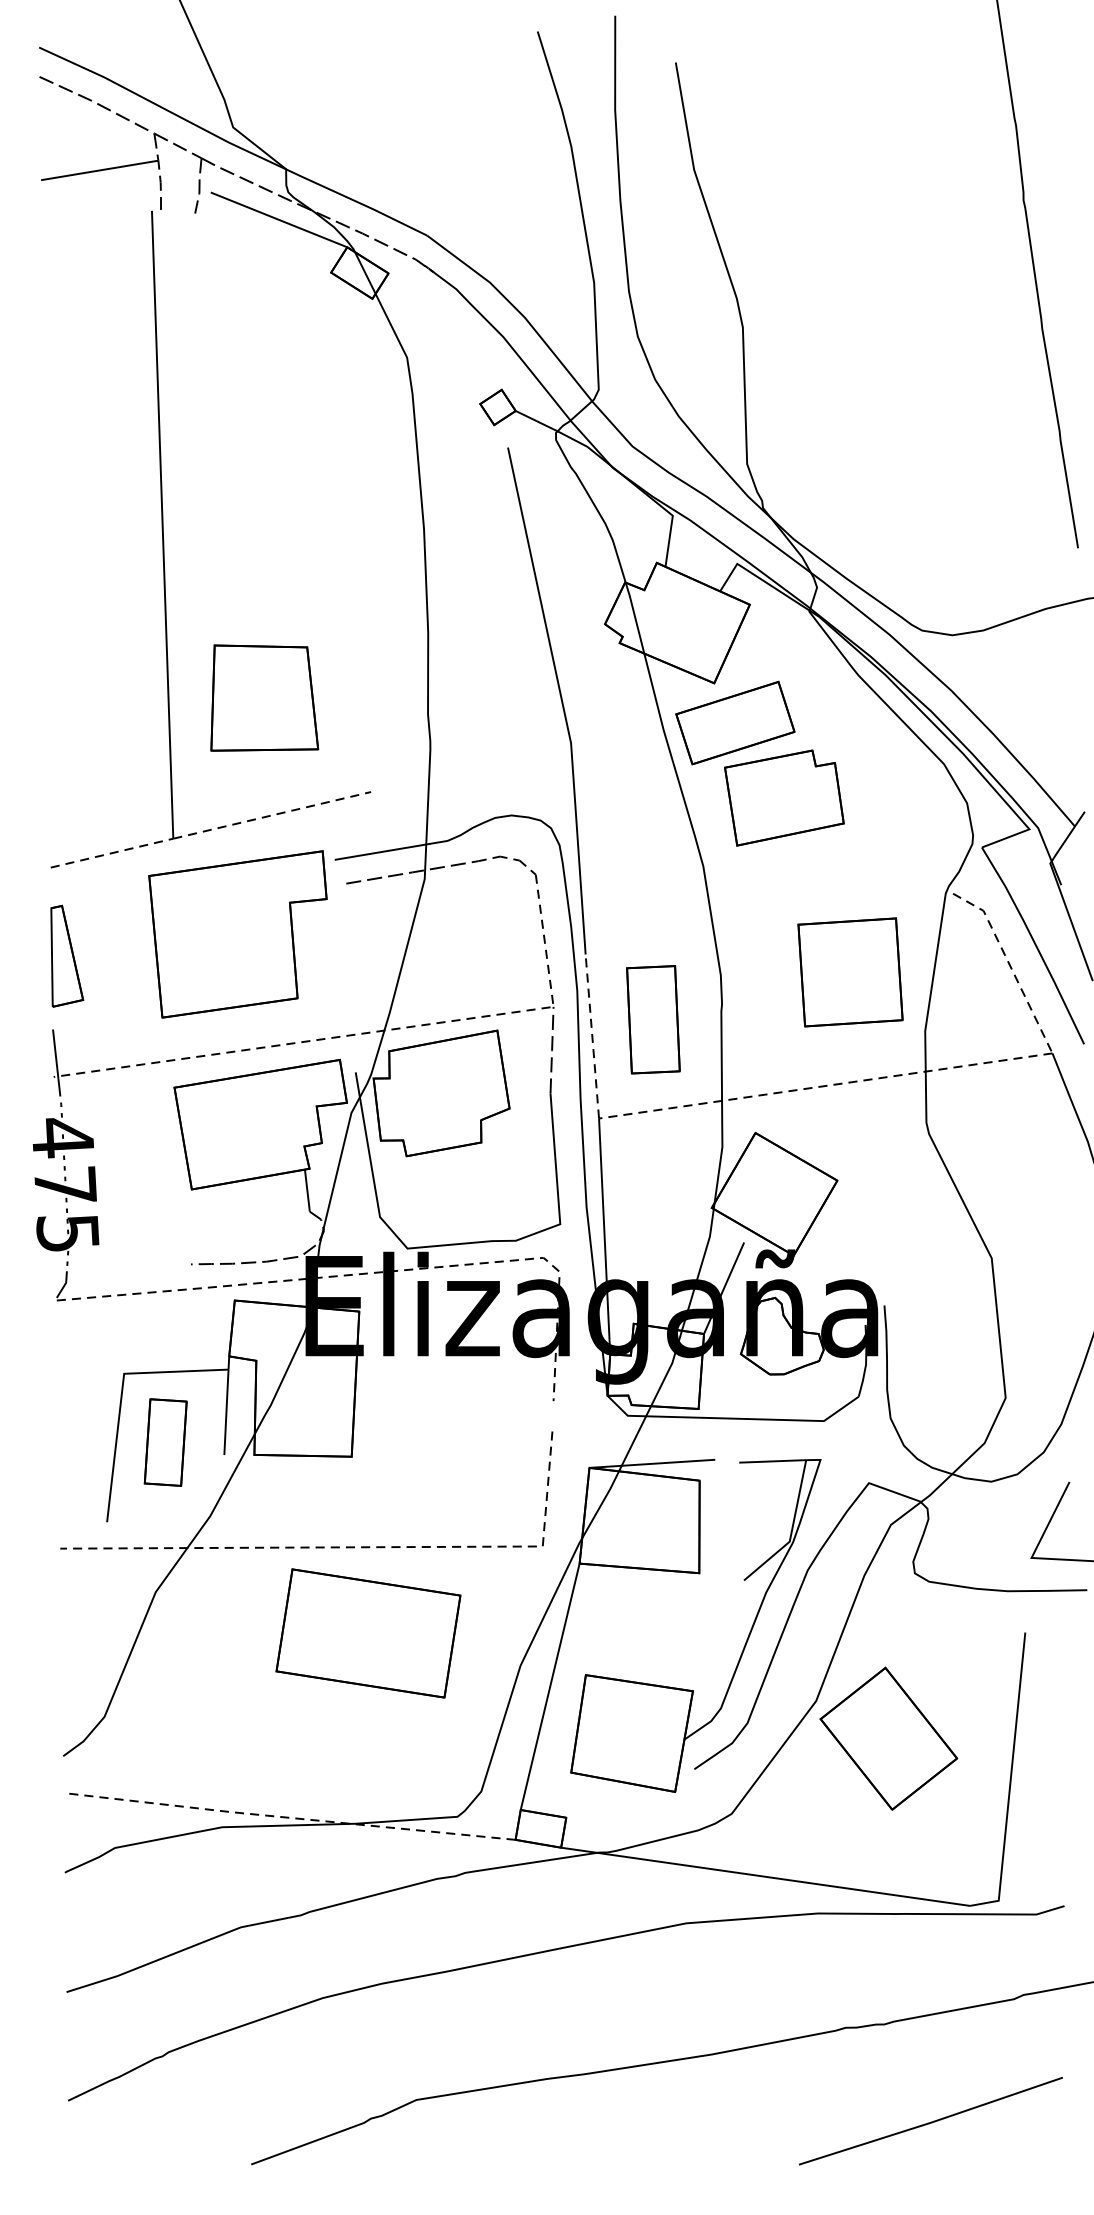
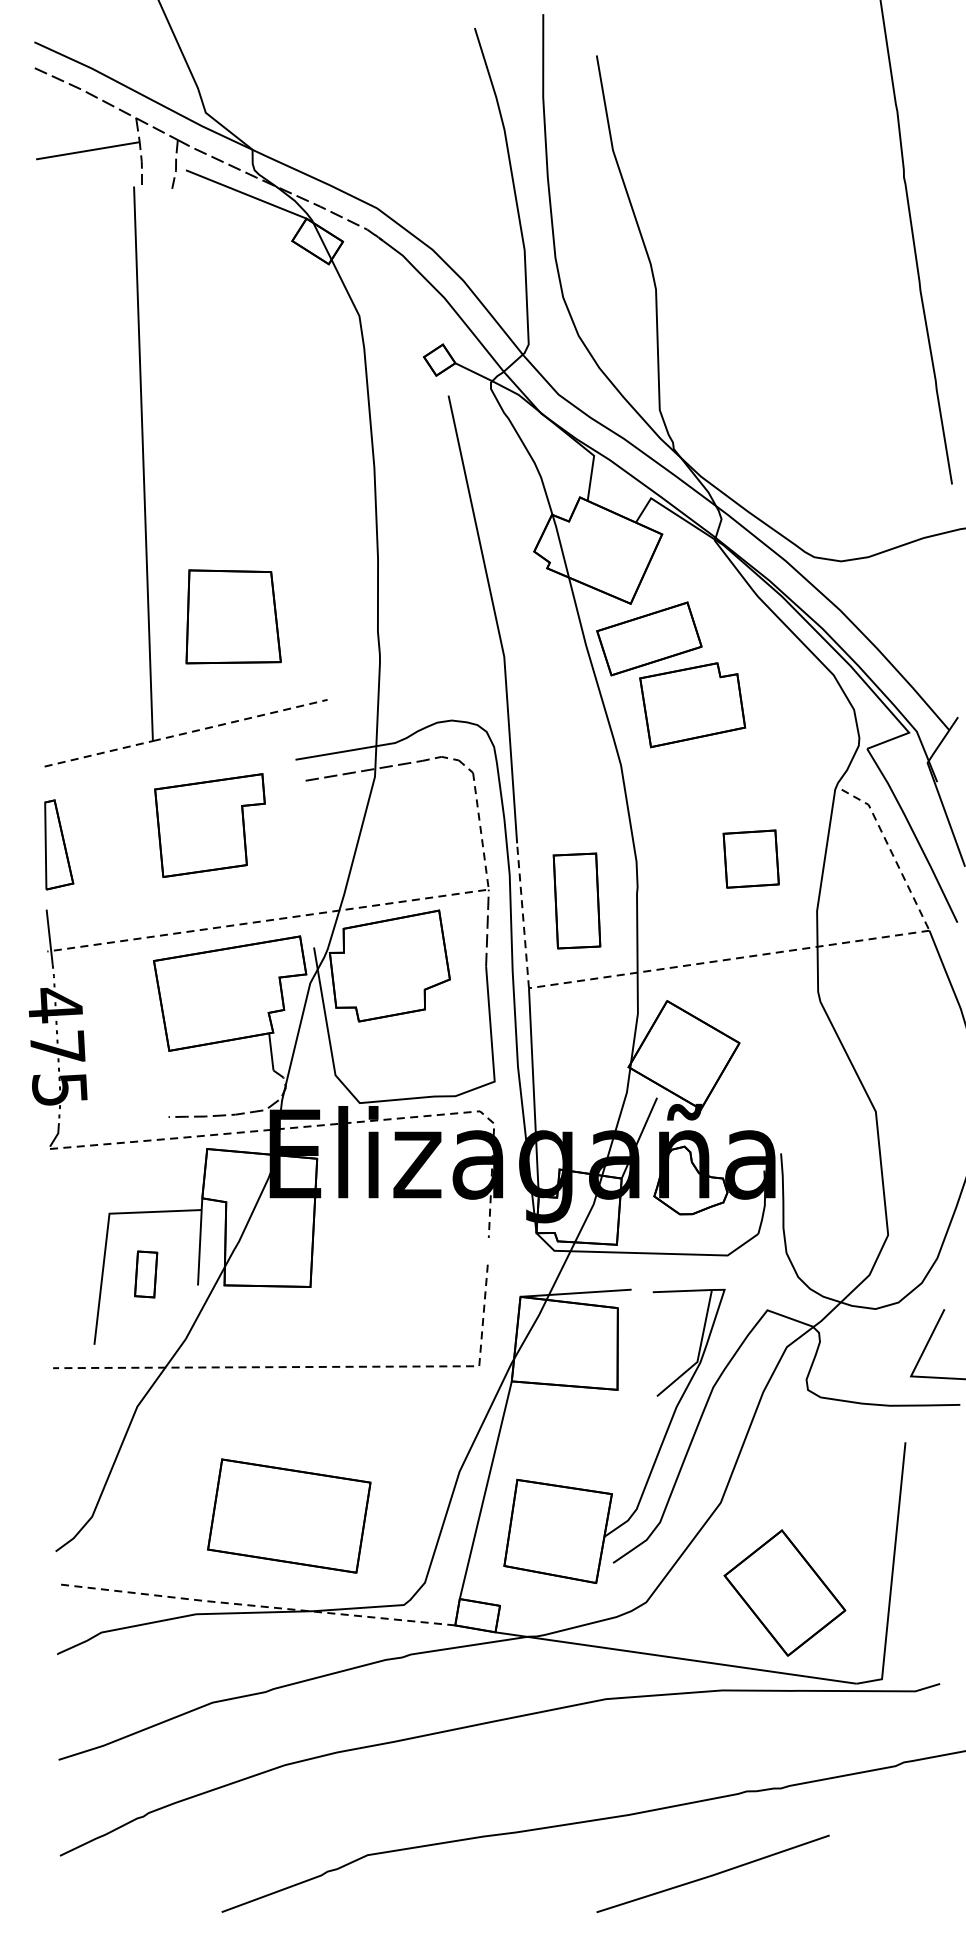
part: (237, 934) -> (209, 825), size x0.7
part: (850, 971) -> (751, 858), size x0.6
part: (164, 1442) -> (145, 1274), size x0.6
part: (368, 1632) -> (289, 1515), moved
part: (888, 1738) -> (784, 1592), moved
line: (930, 2121) -> (712, 1874), moved

